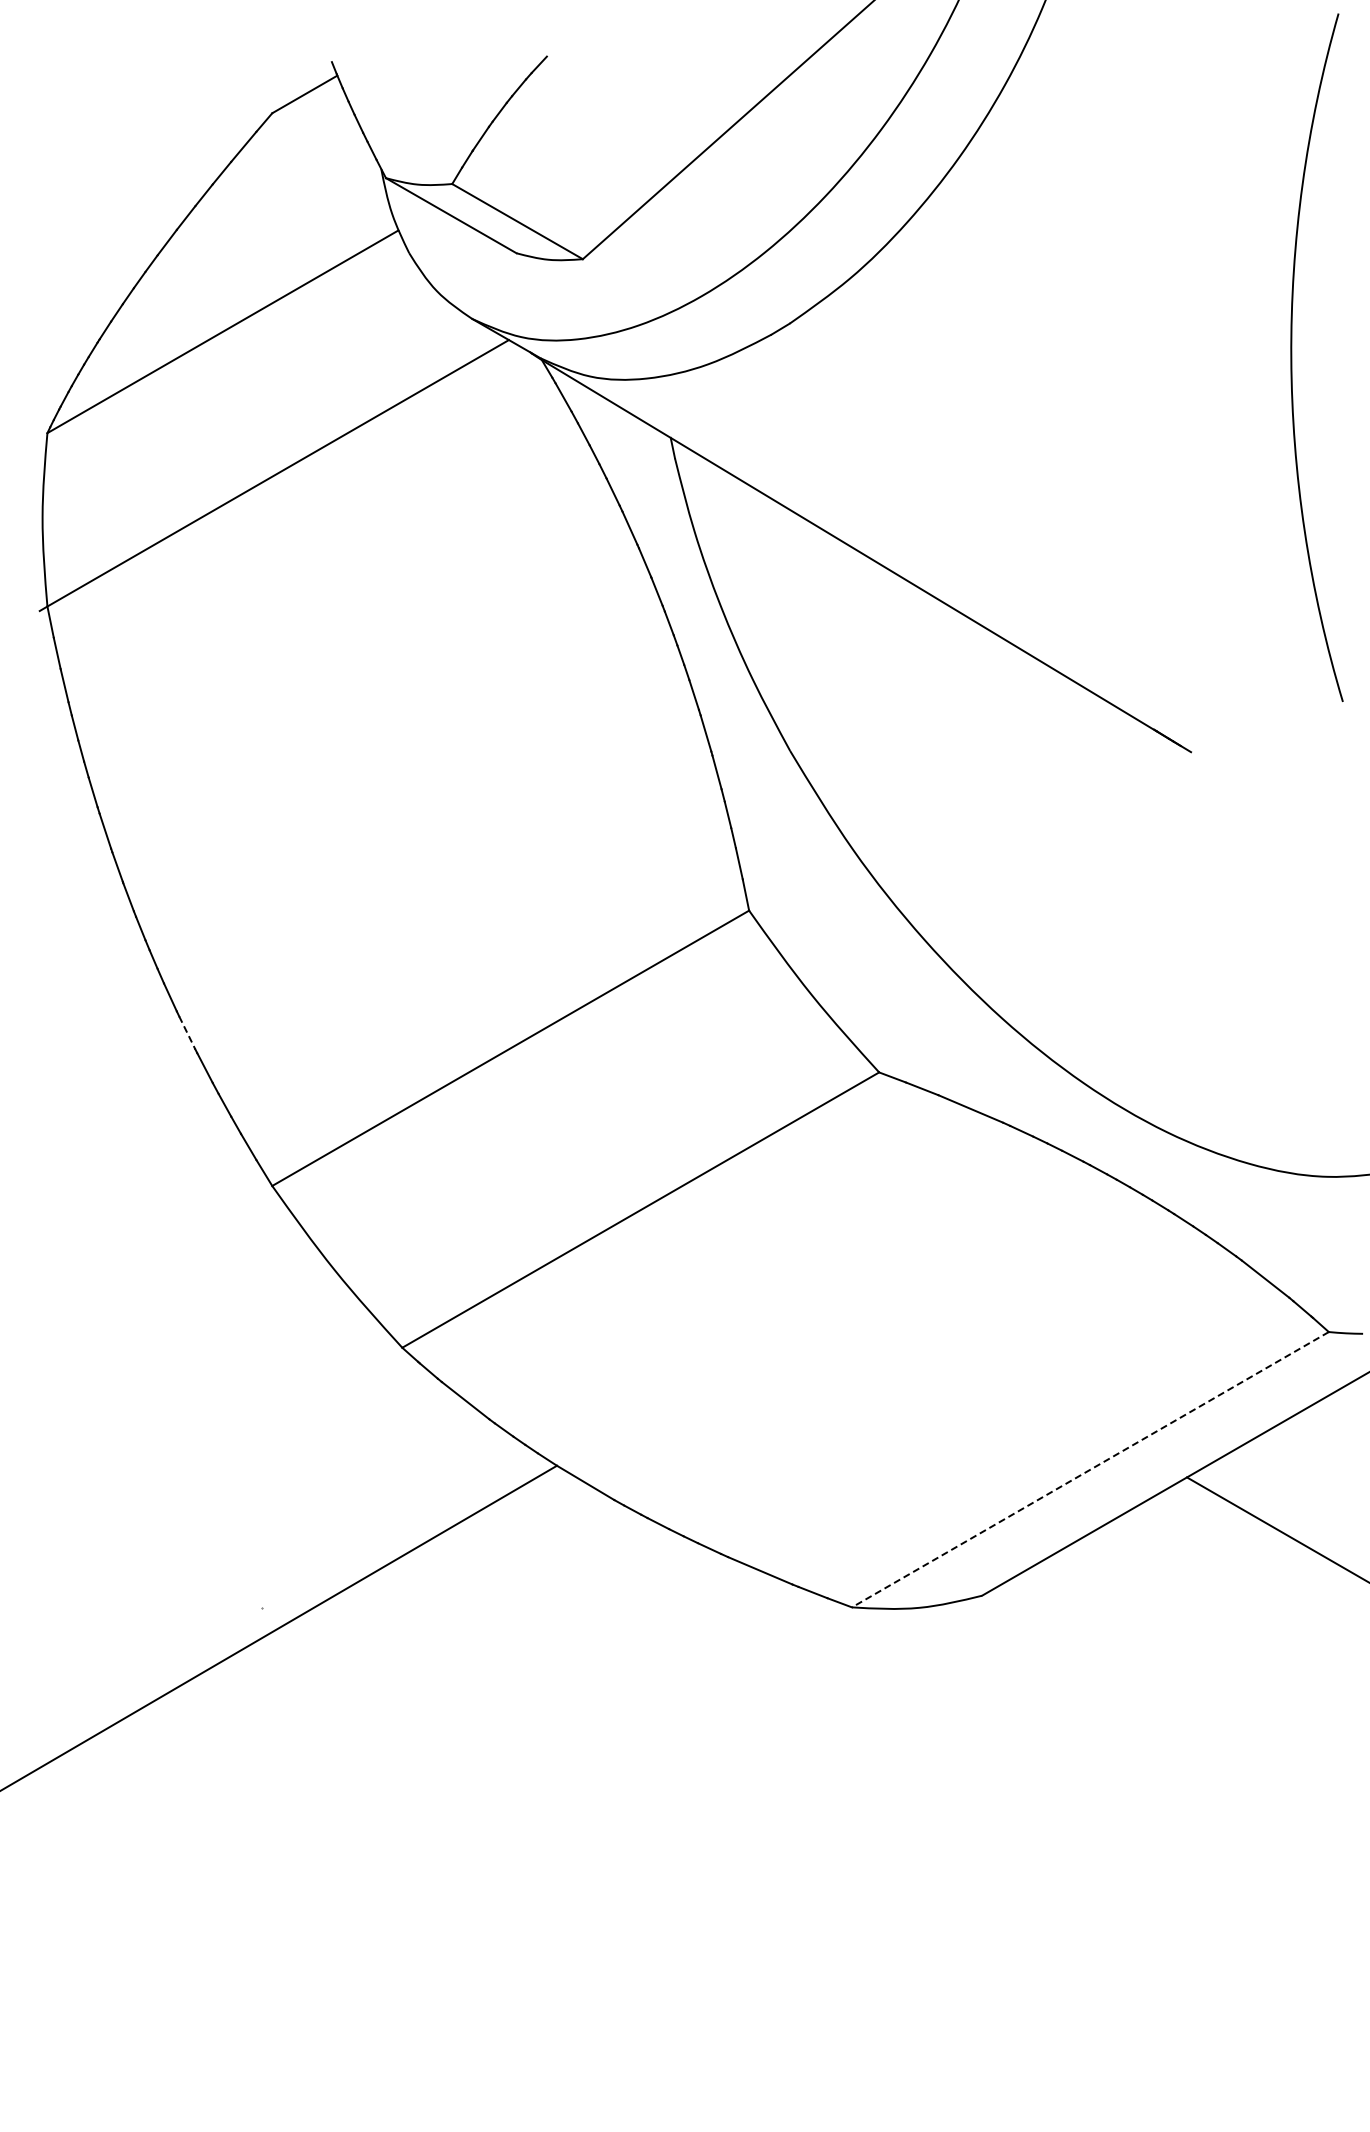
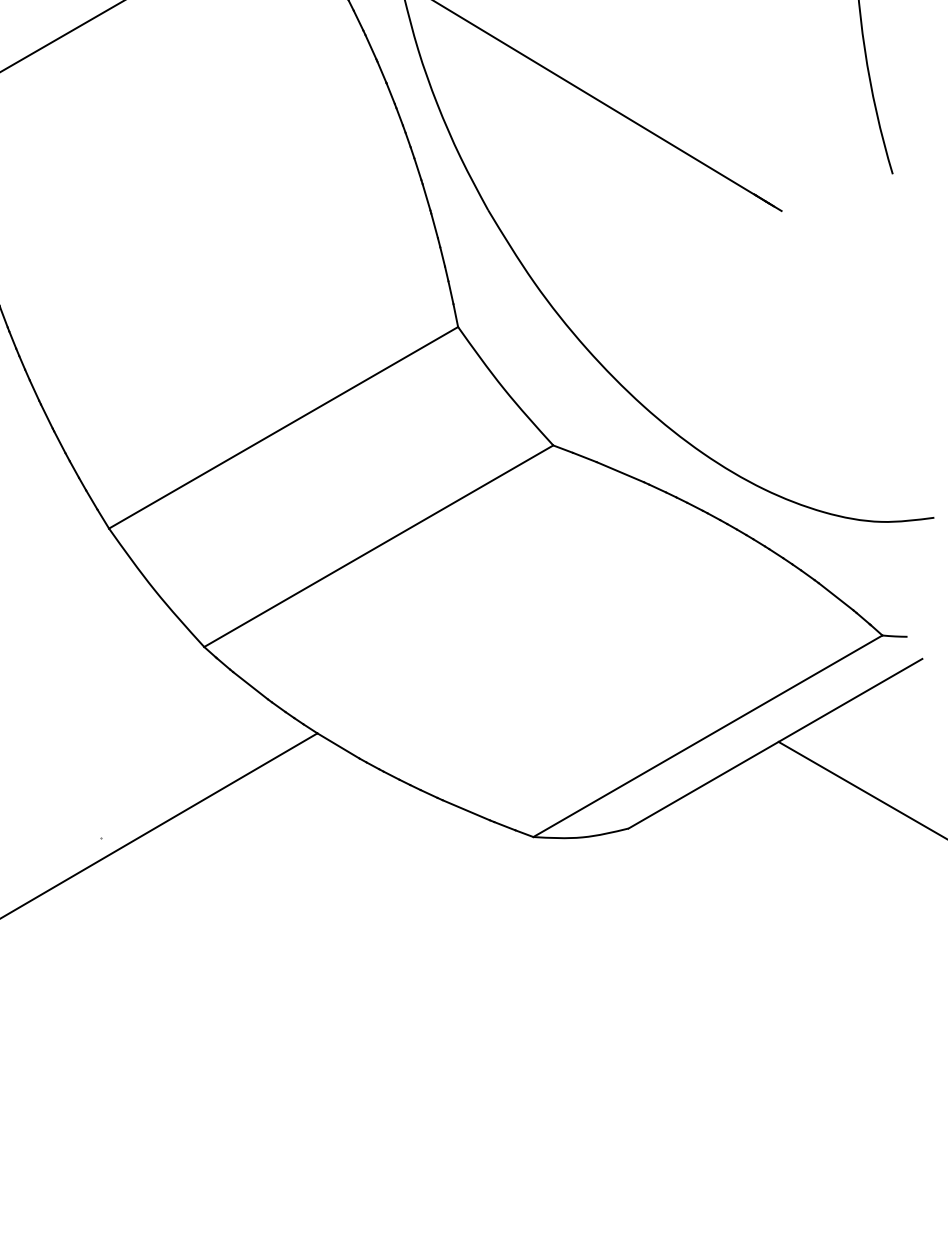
line: (187, 1033) -> (47, 416), dashed -> solid
line: (1089, 1469) -> (707, 736), dashed -> solid

